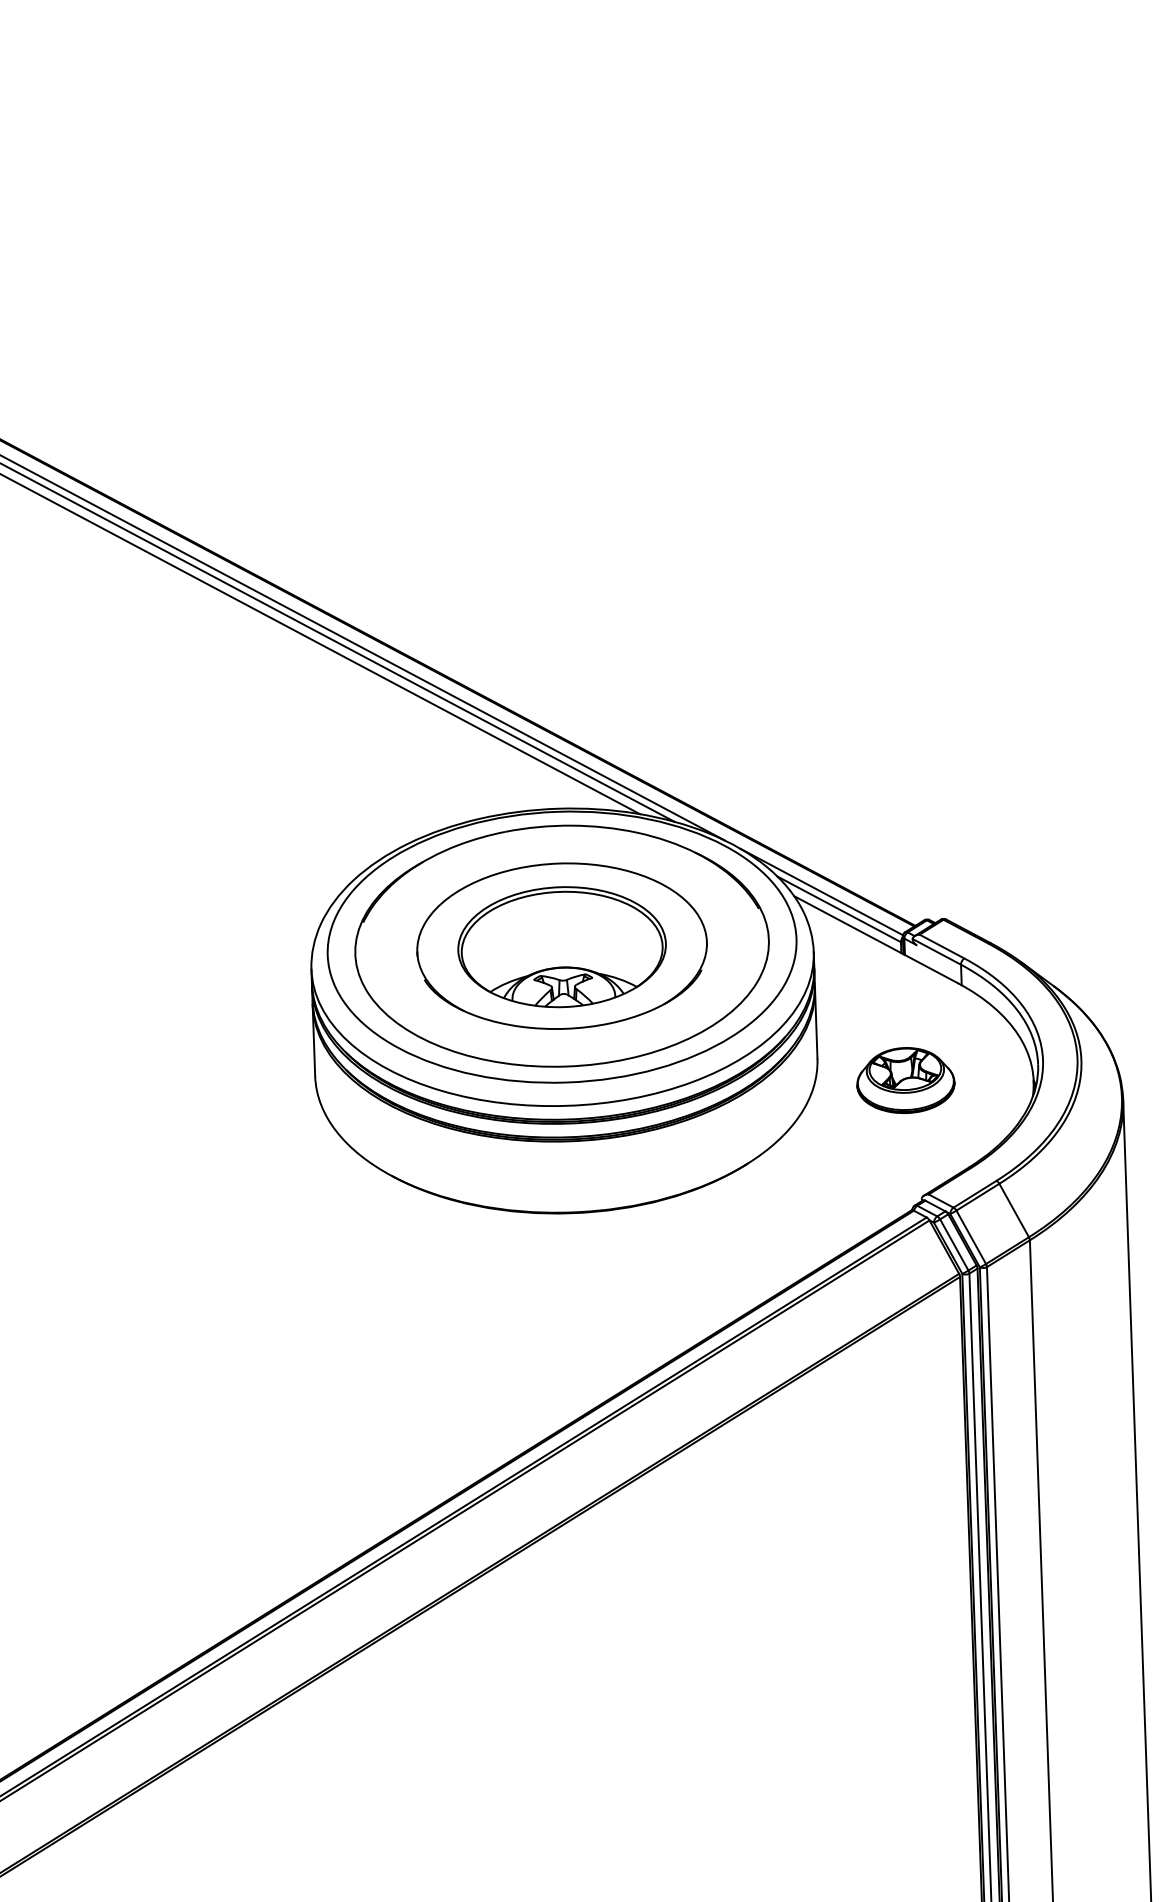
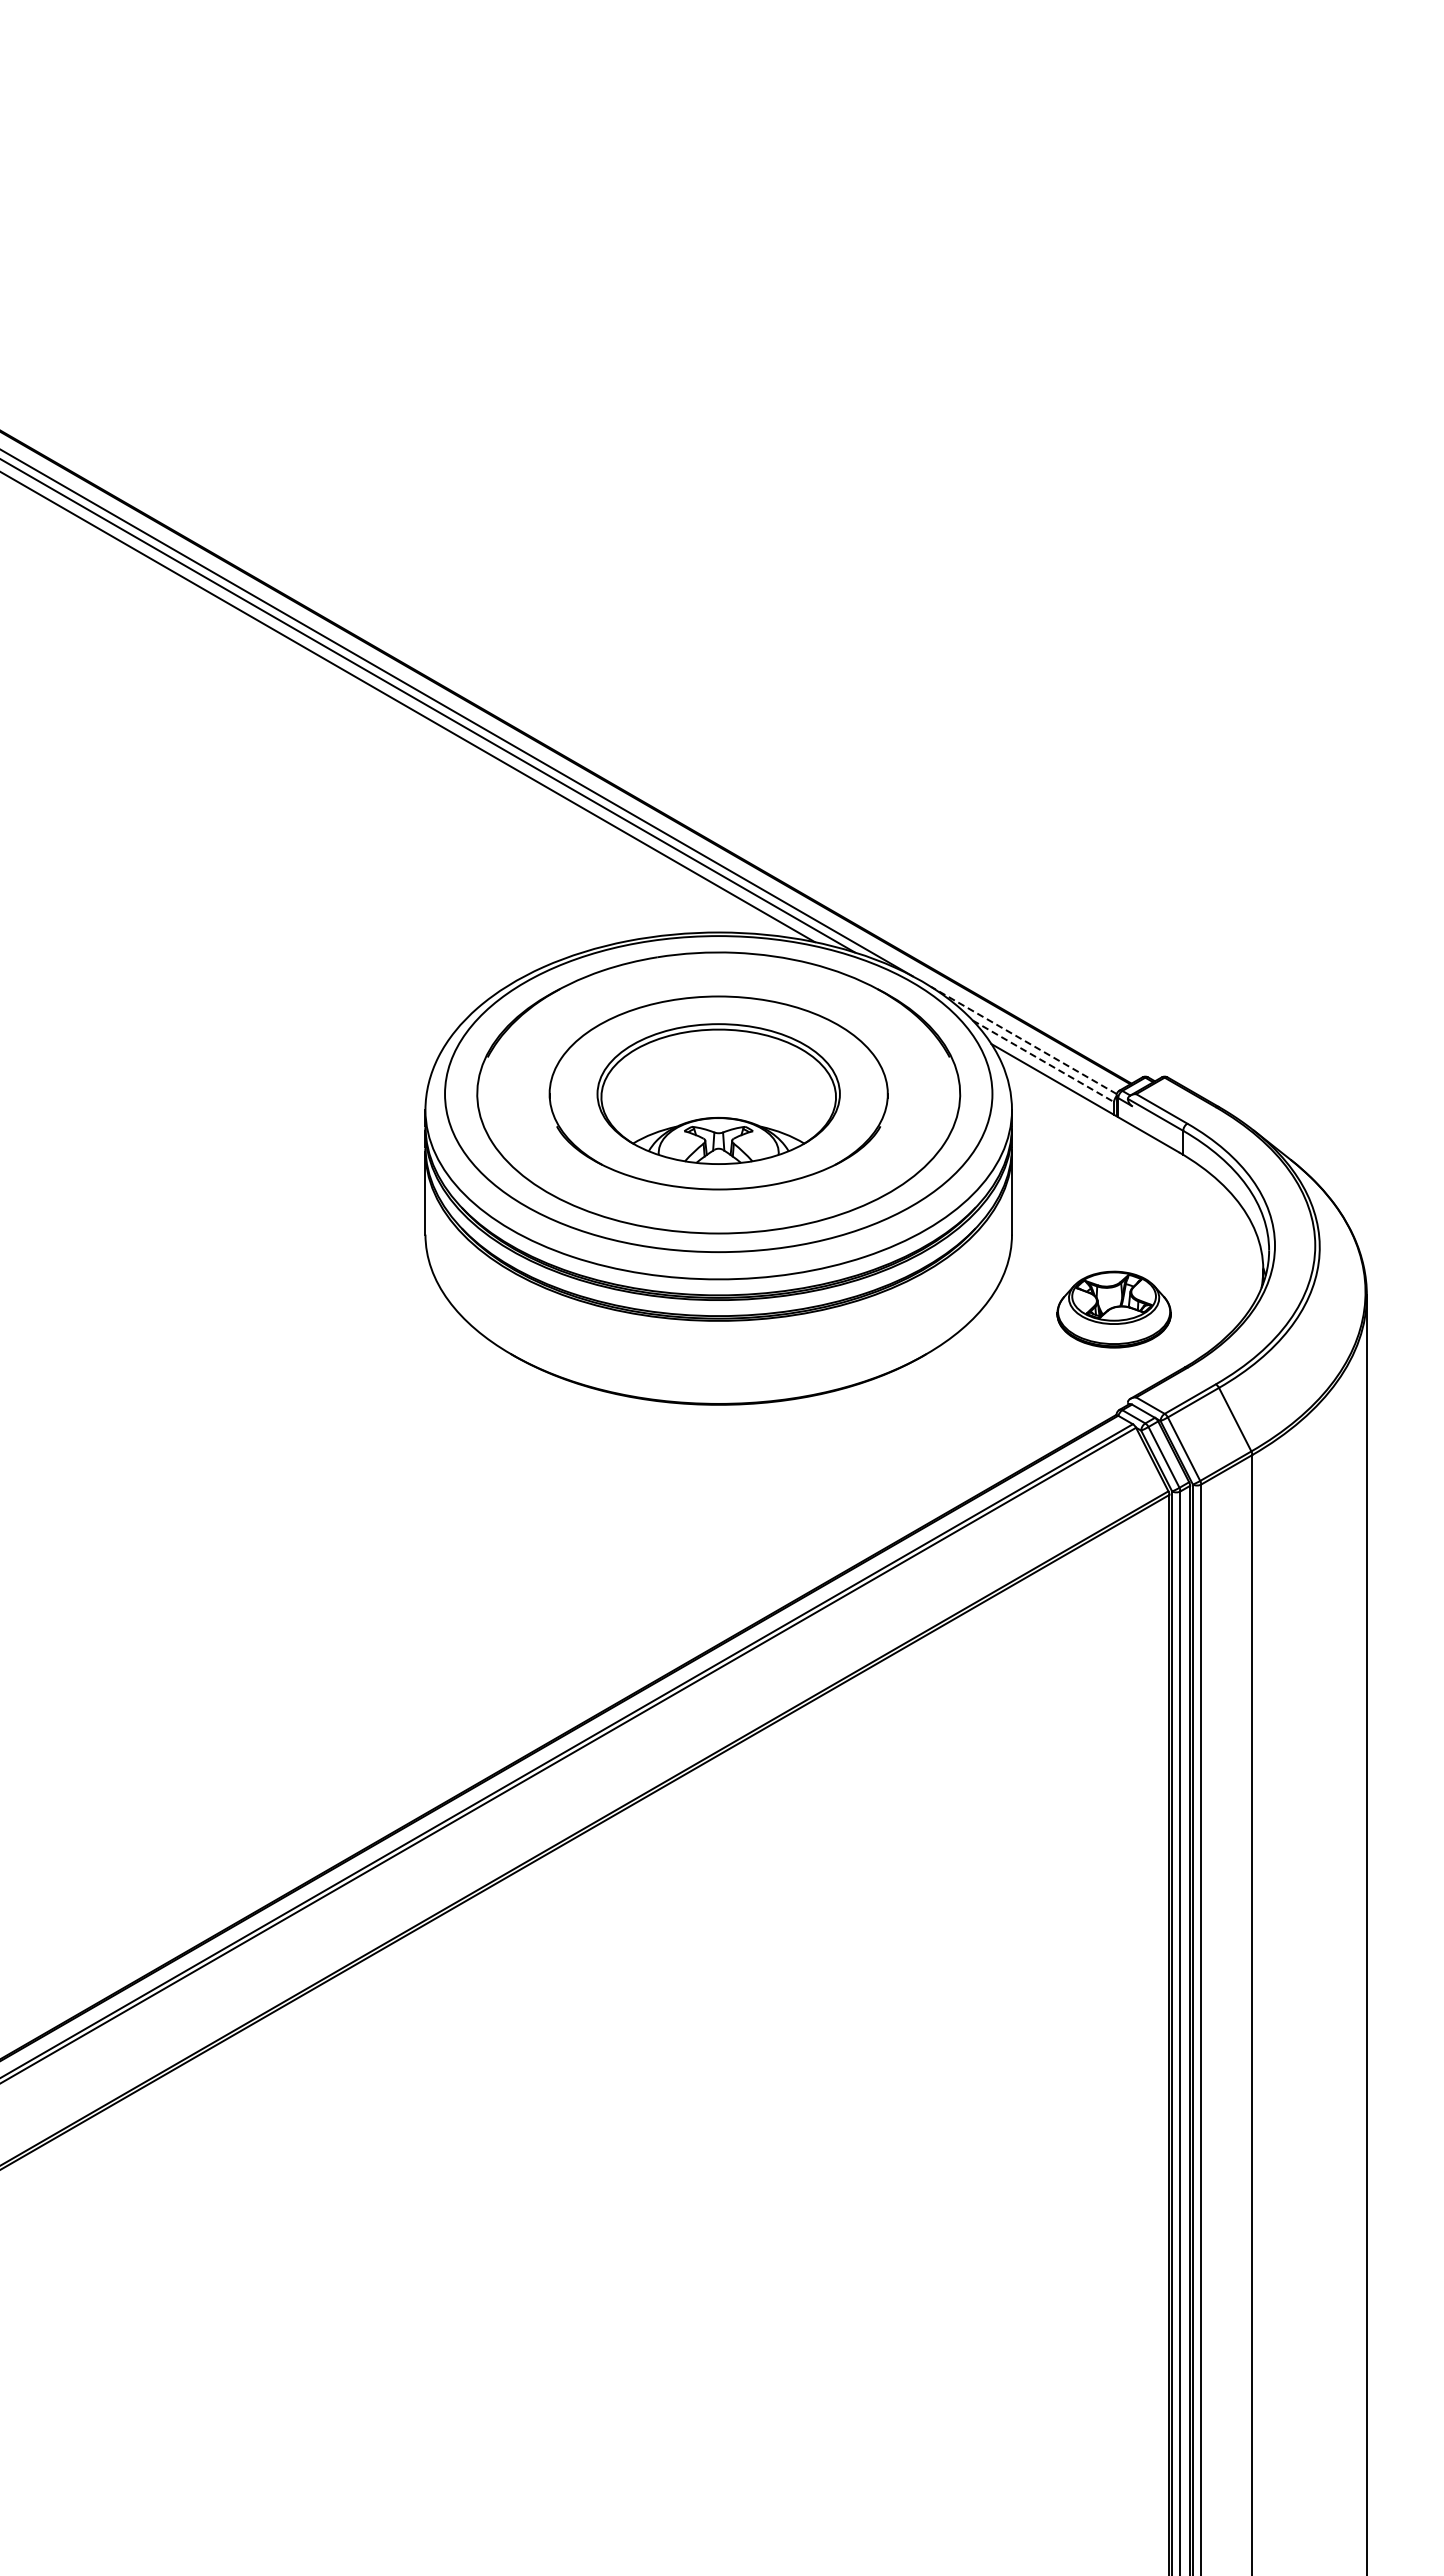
line: (821, 892) -> (1023, 1040), solid -> dashed
line: (839, 909) -> (1043, 1061), solid -> dashed
part: (905, 1080) -> (1113, 1309), moved

